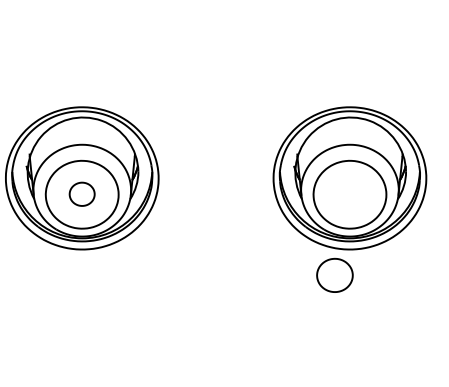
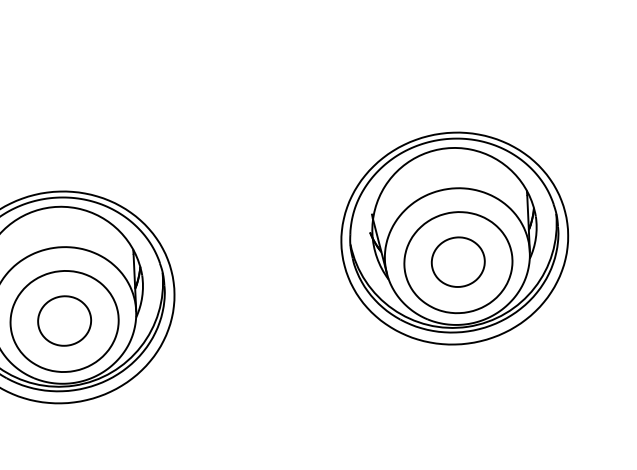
part: (81, 193) -> (63, 319), size x1.43
part: (334, 274) -> (457, 260), moved

